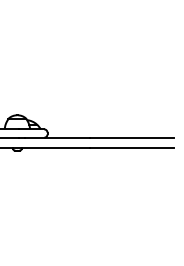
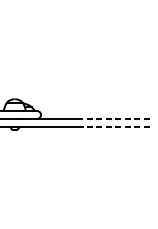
line: (132, 137) -> (113, 118), solid -> dashed
line: (132, 147) -> (113, 126), solid -> dashed

